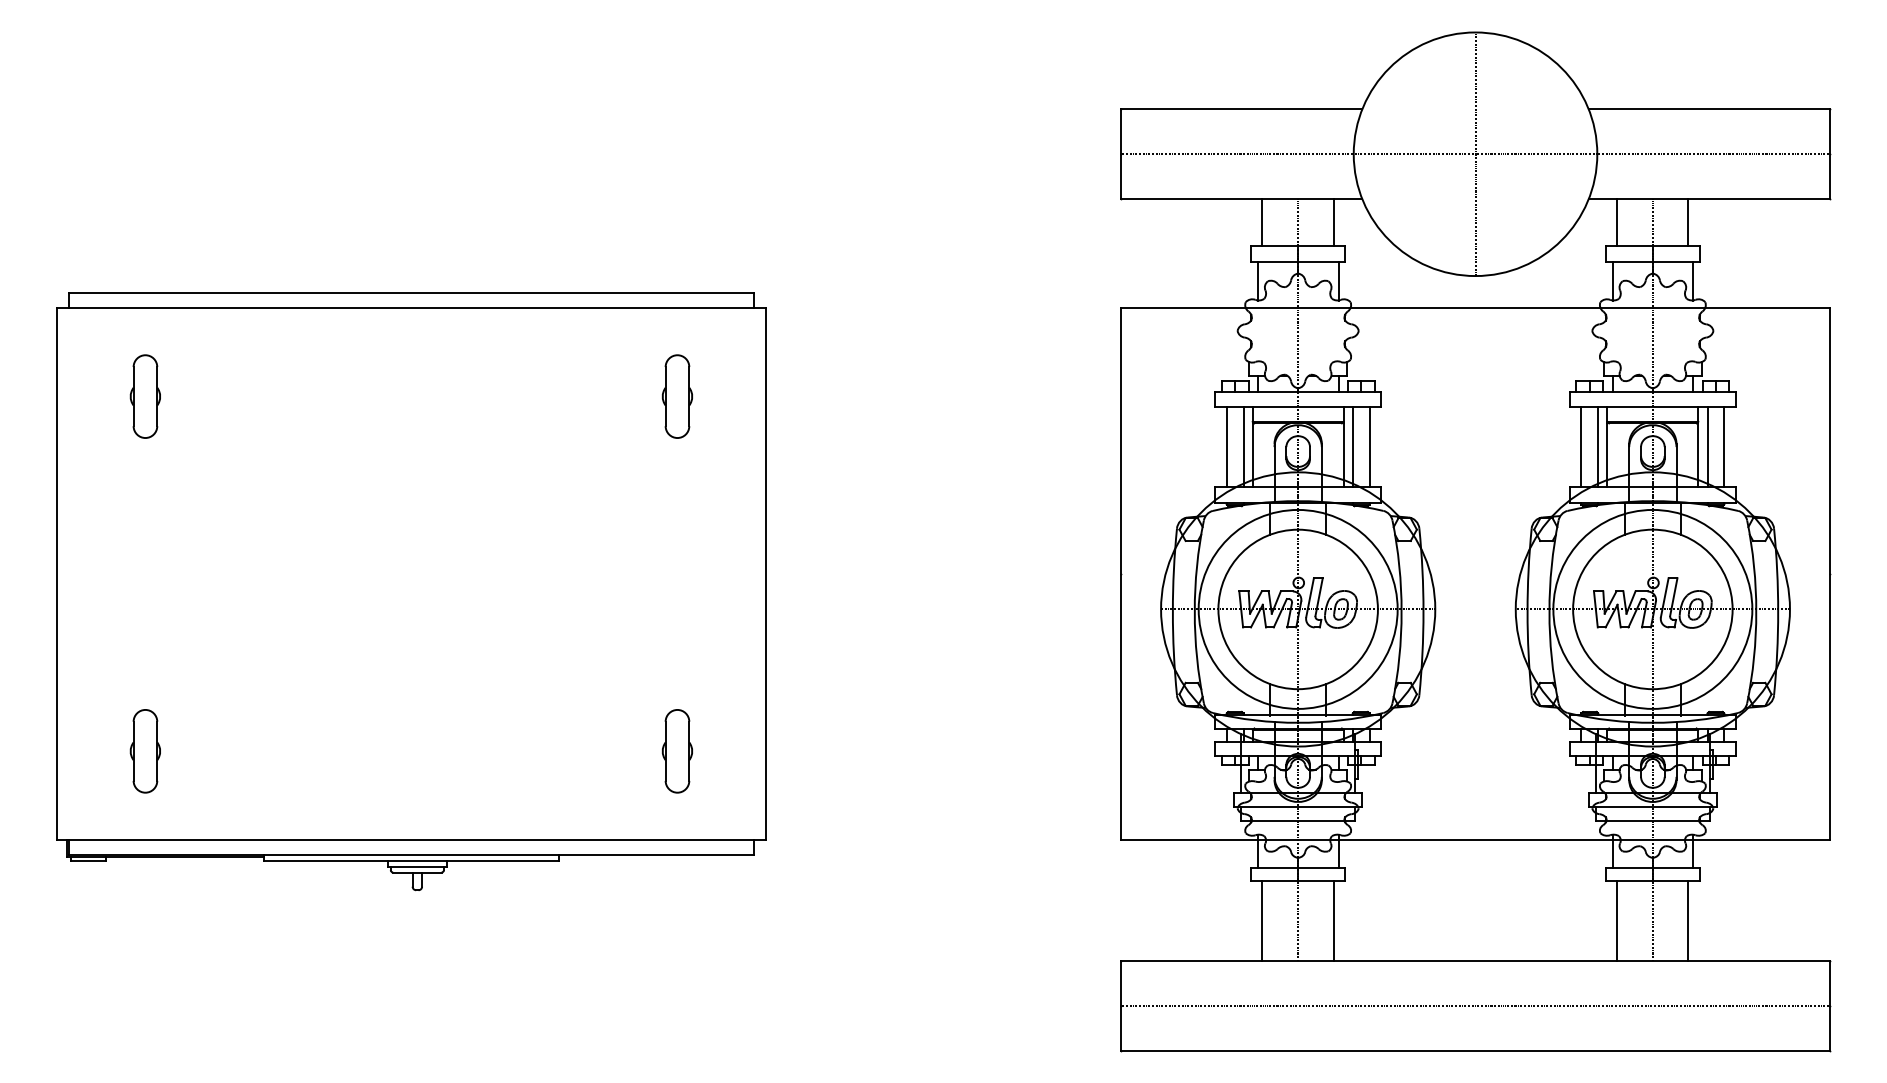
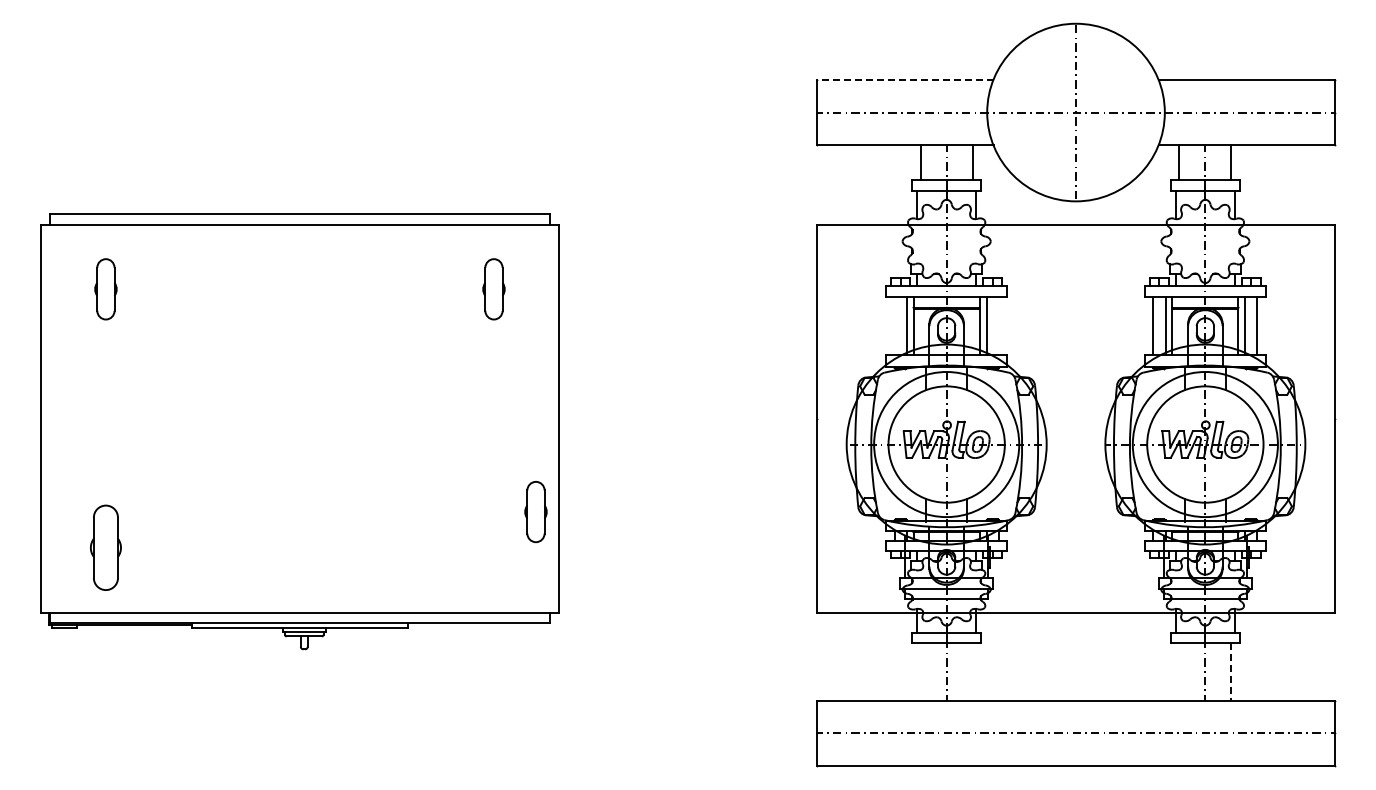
line: (1240, 108) -> (904, 79), solid -> dashed
line: (1226, 447) -> (894, 326), removed
line: (1369, 447) -> (998, 326), removed
part: (144, 751) -> (105, 548), size x1.4
part: (676, 751) -> (535, 512), moved
line: (1262, 920) -> (920, 671), removed
line: (1333, 920) -> (972, 671), removed
line: (1617, 920) -> (1179, 671), removed
line: (1688, 920) -> (1231, 671), solid -> dashed

